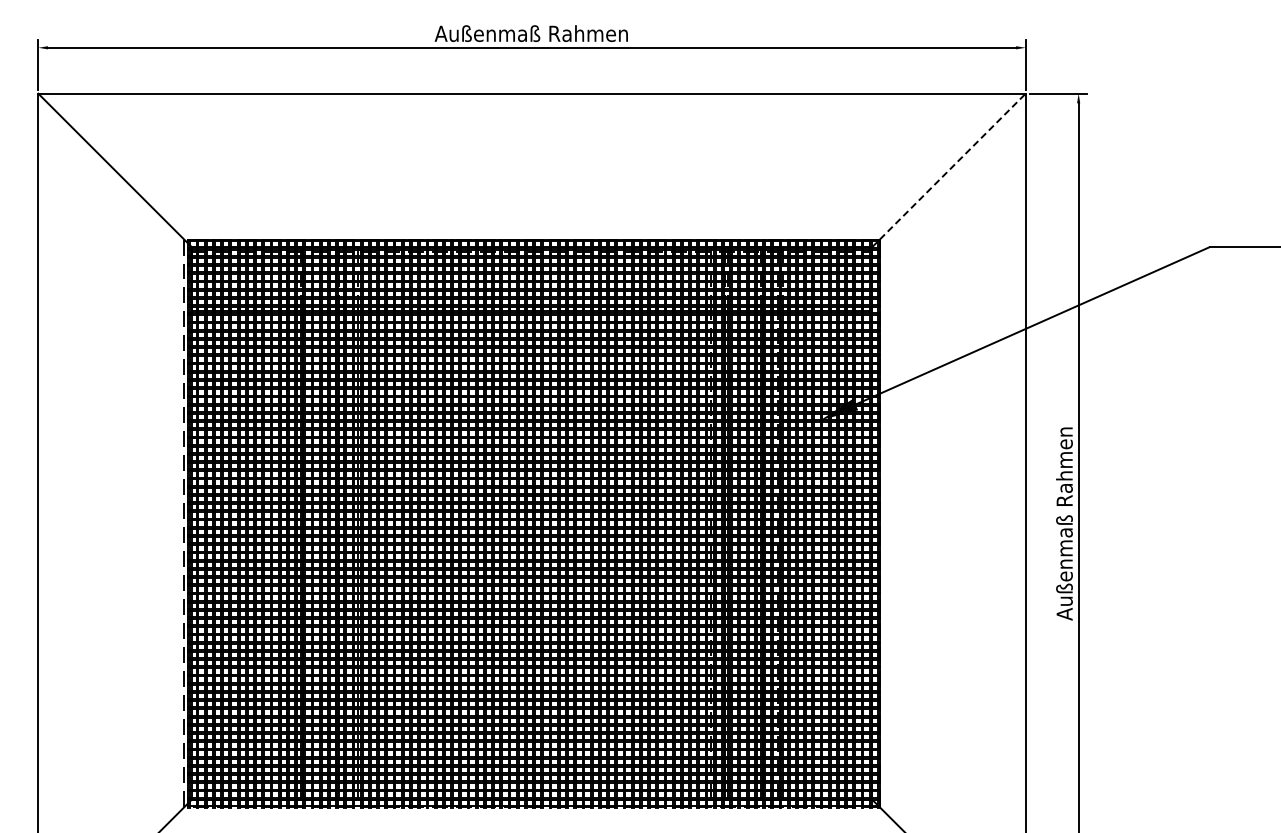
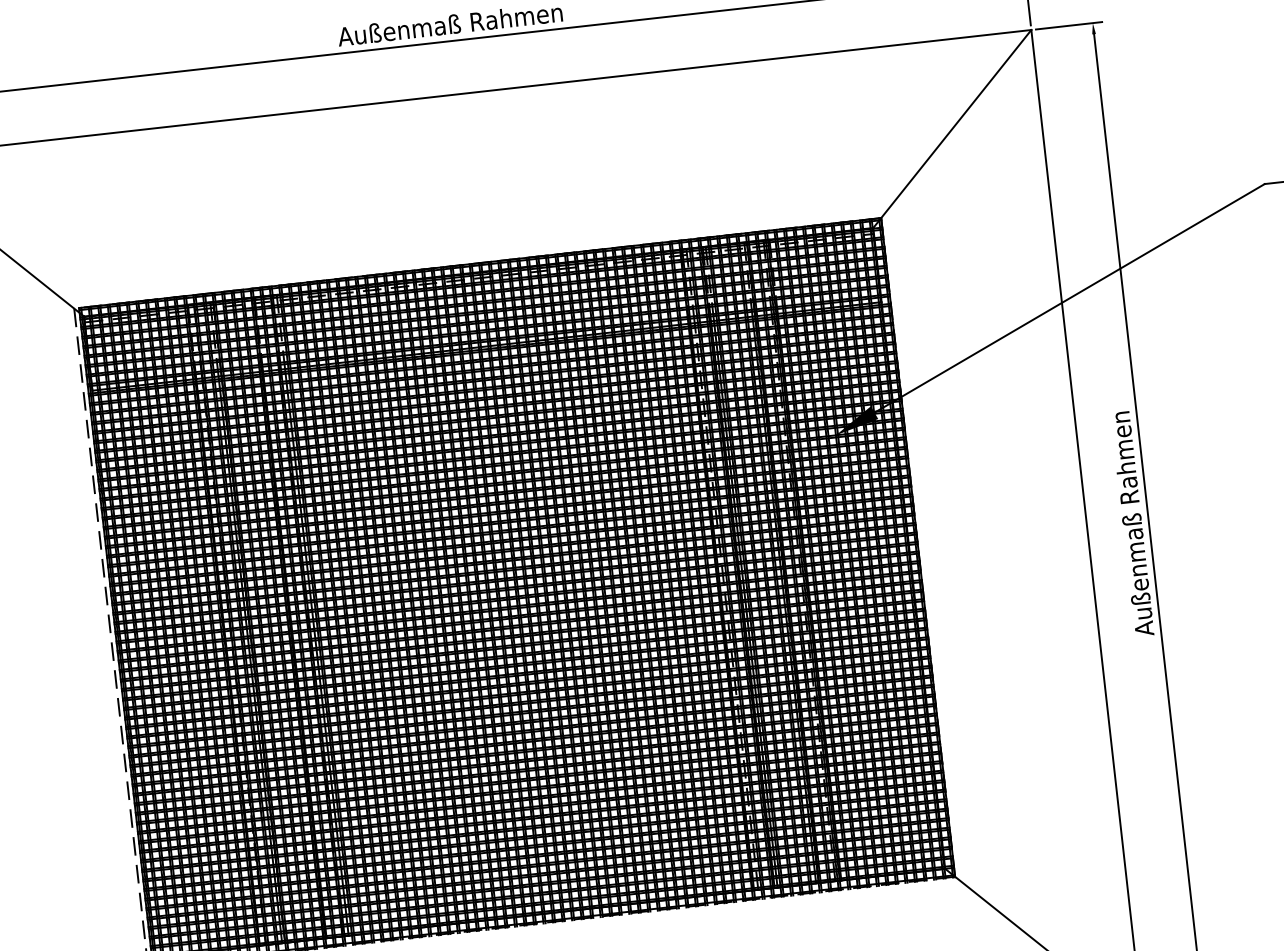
line: (948, 170) -> (951, 129), dashed -> solid

